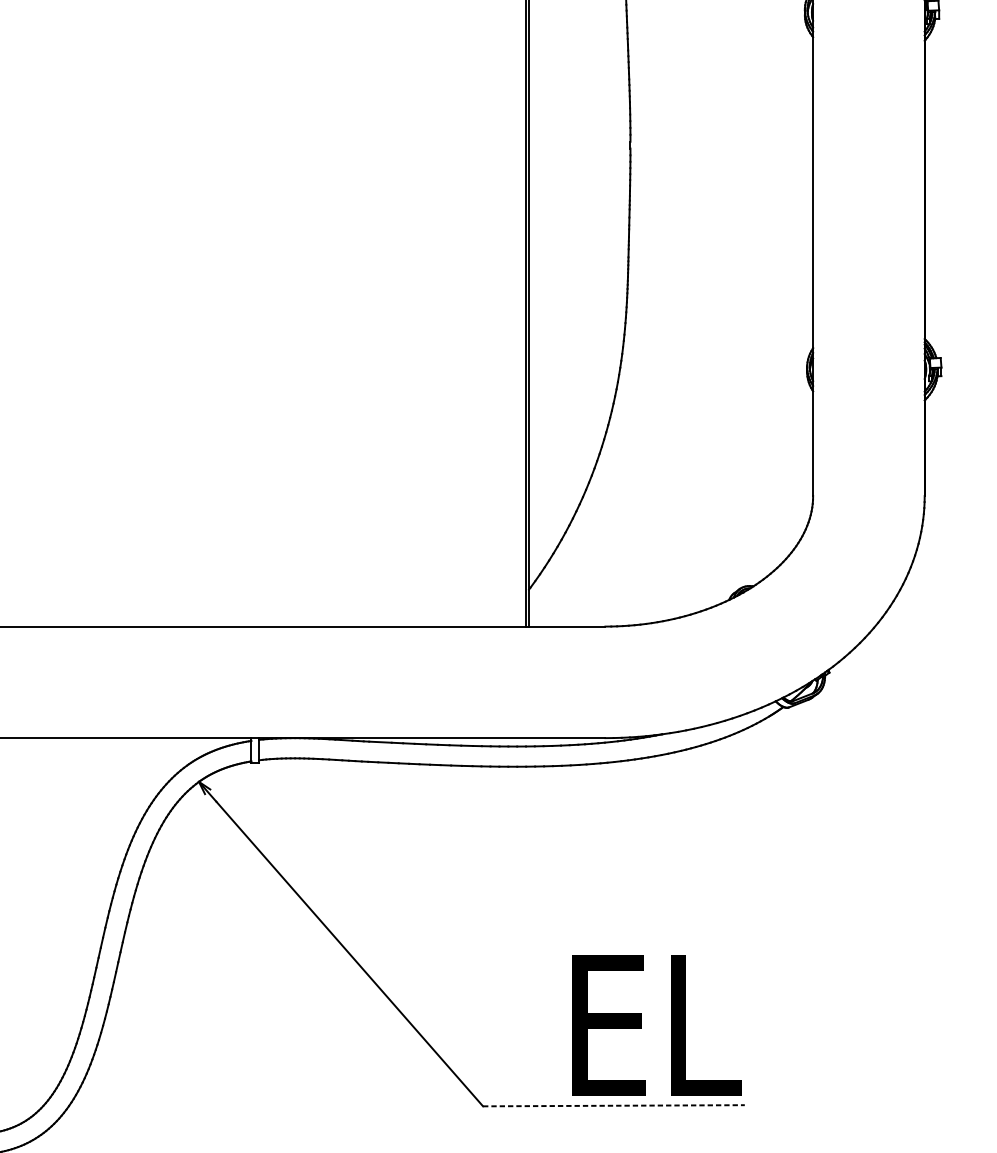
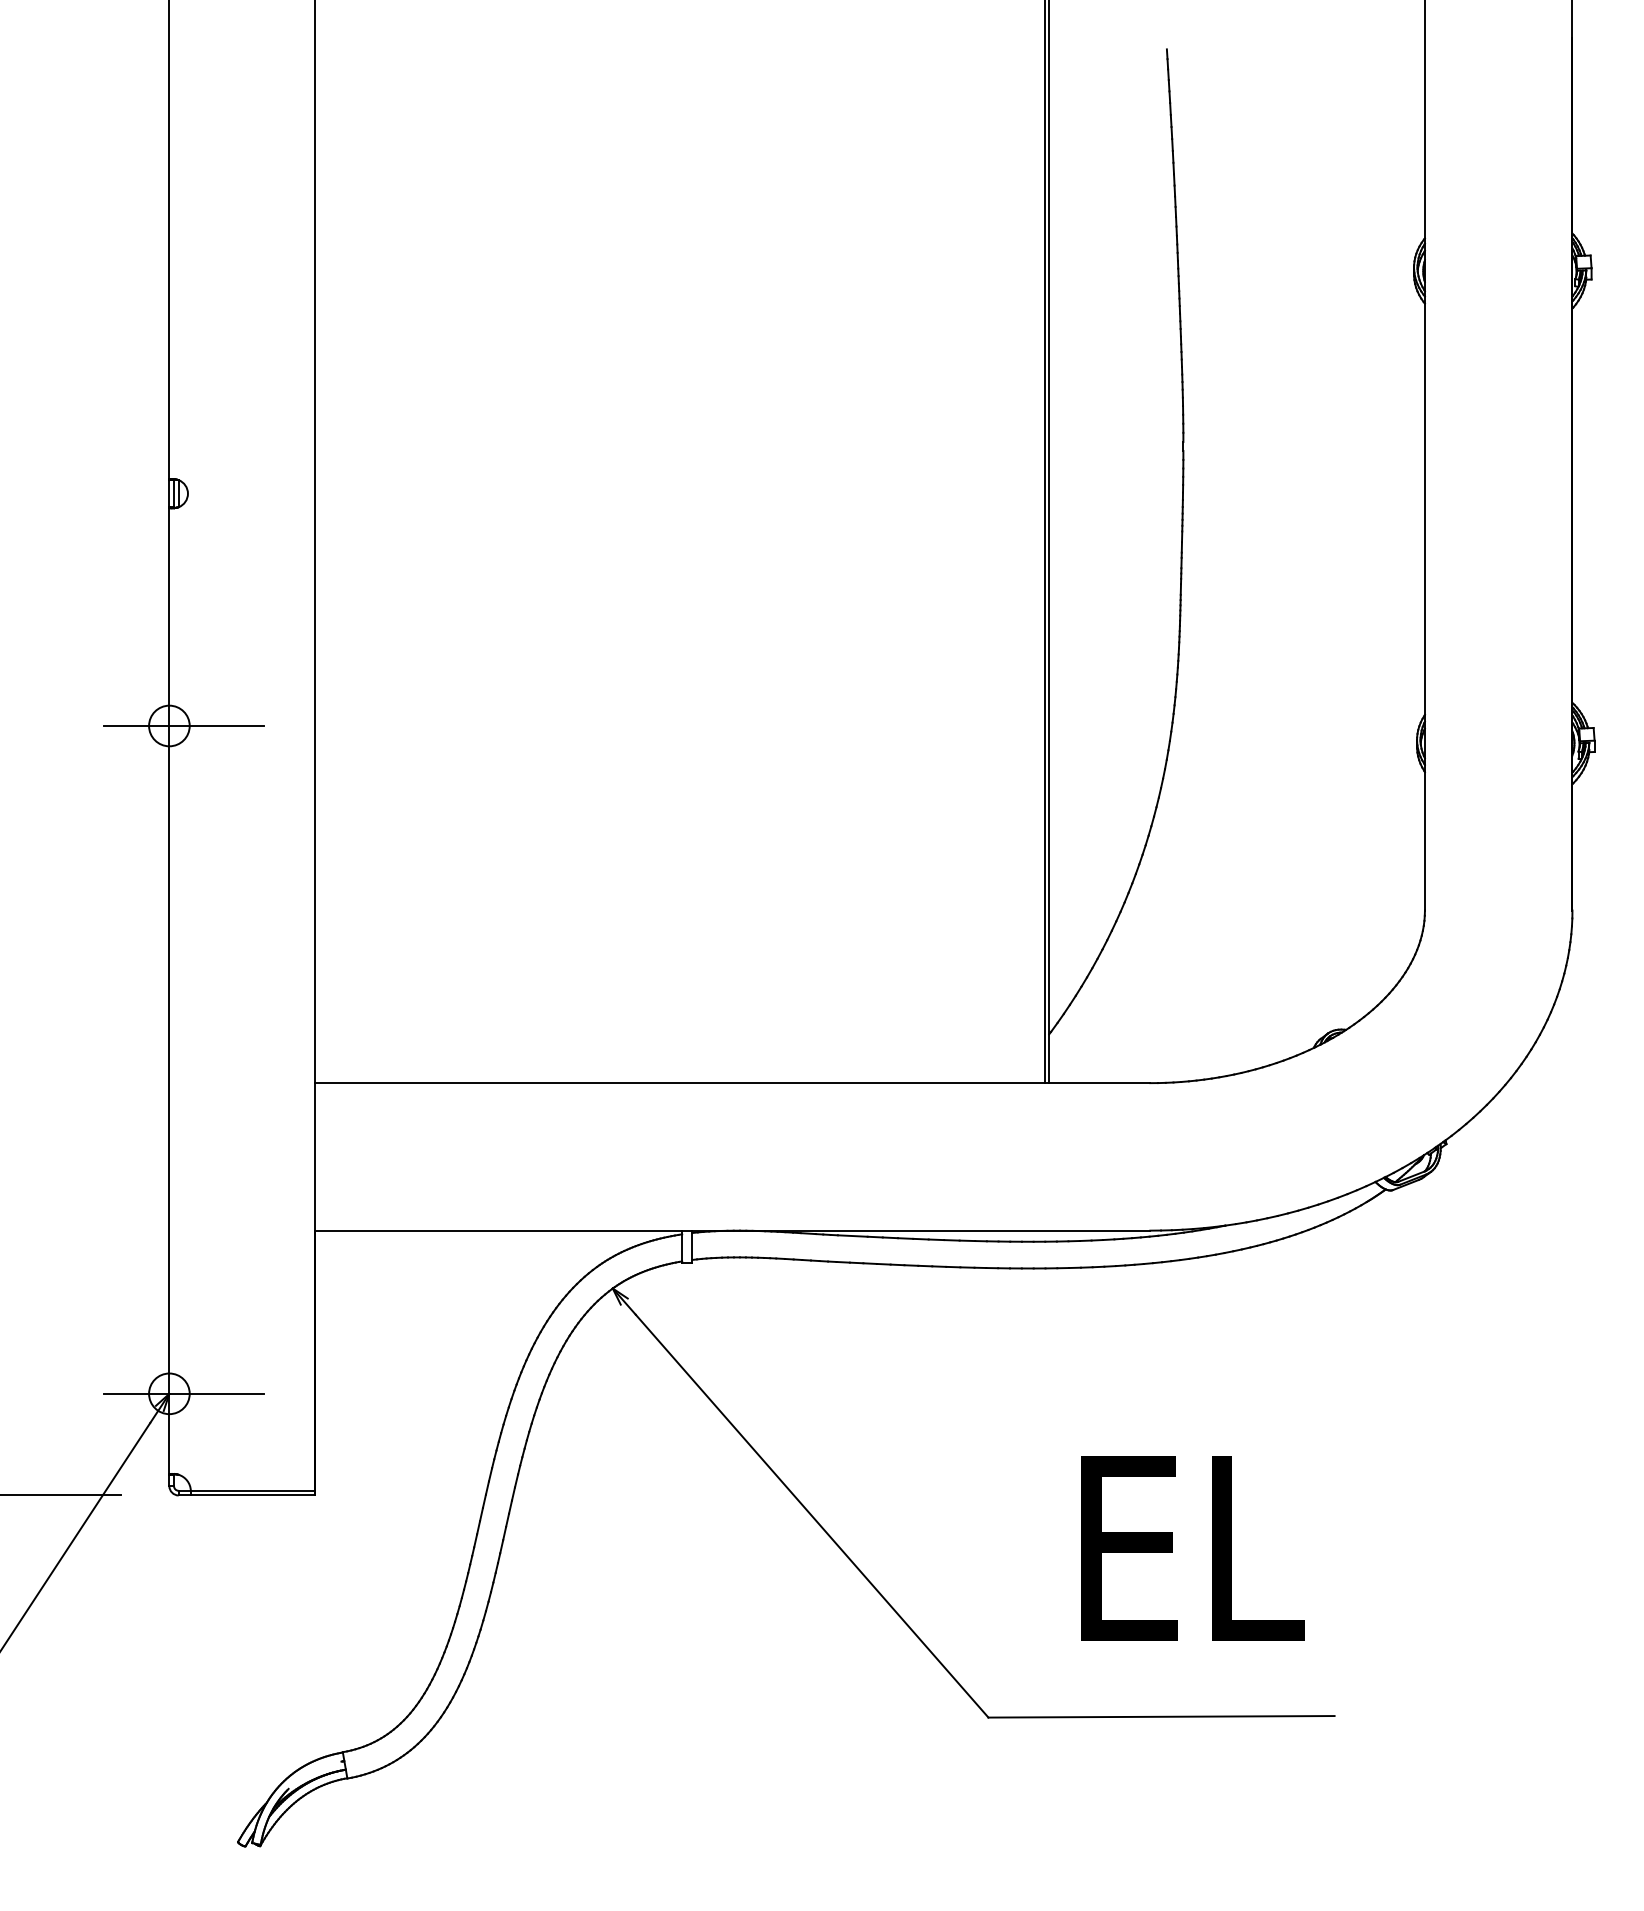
text: (656, 1025) -> (1192, 1548), moved
line: (614, 1105) -> (1162, 1716), dashed -> solid

